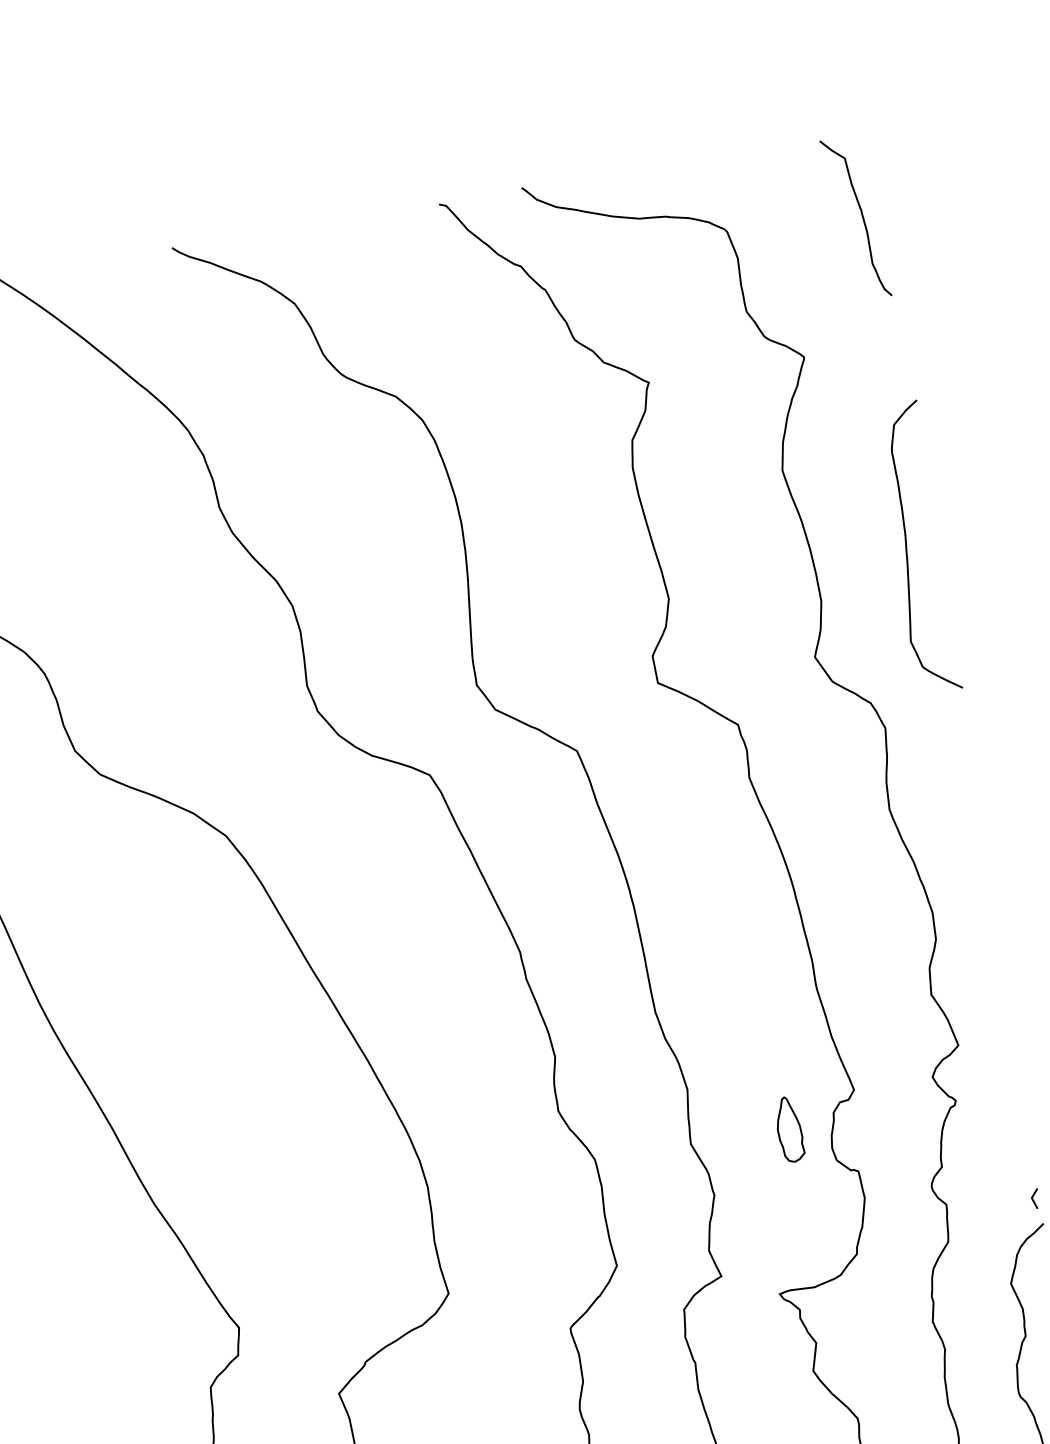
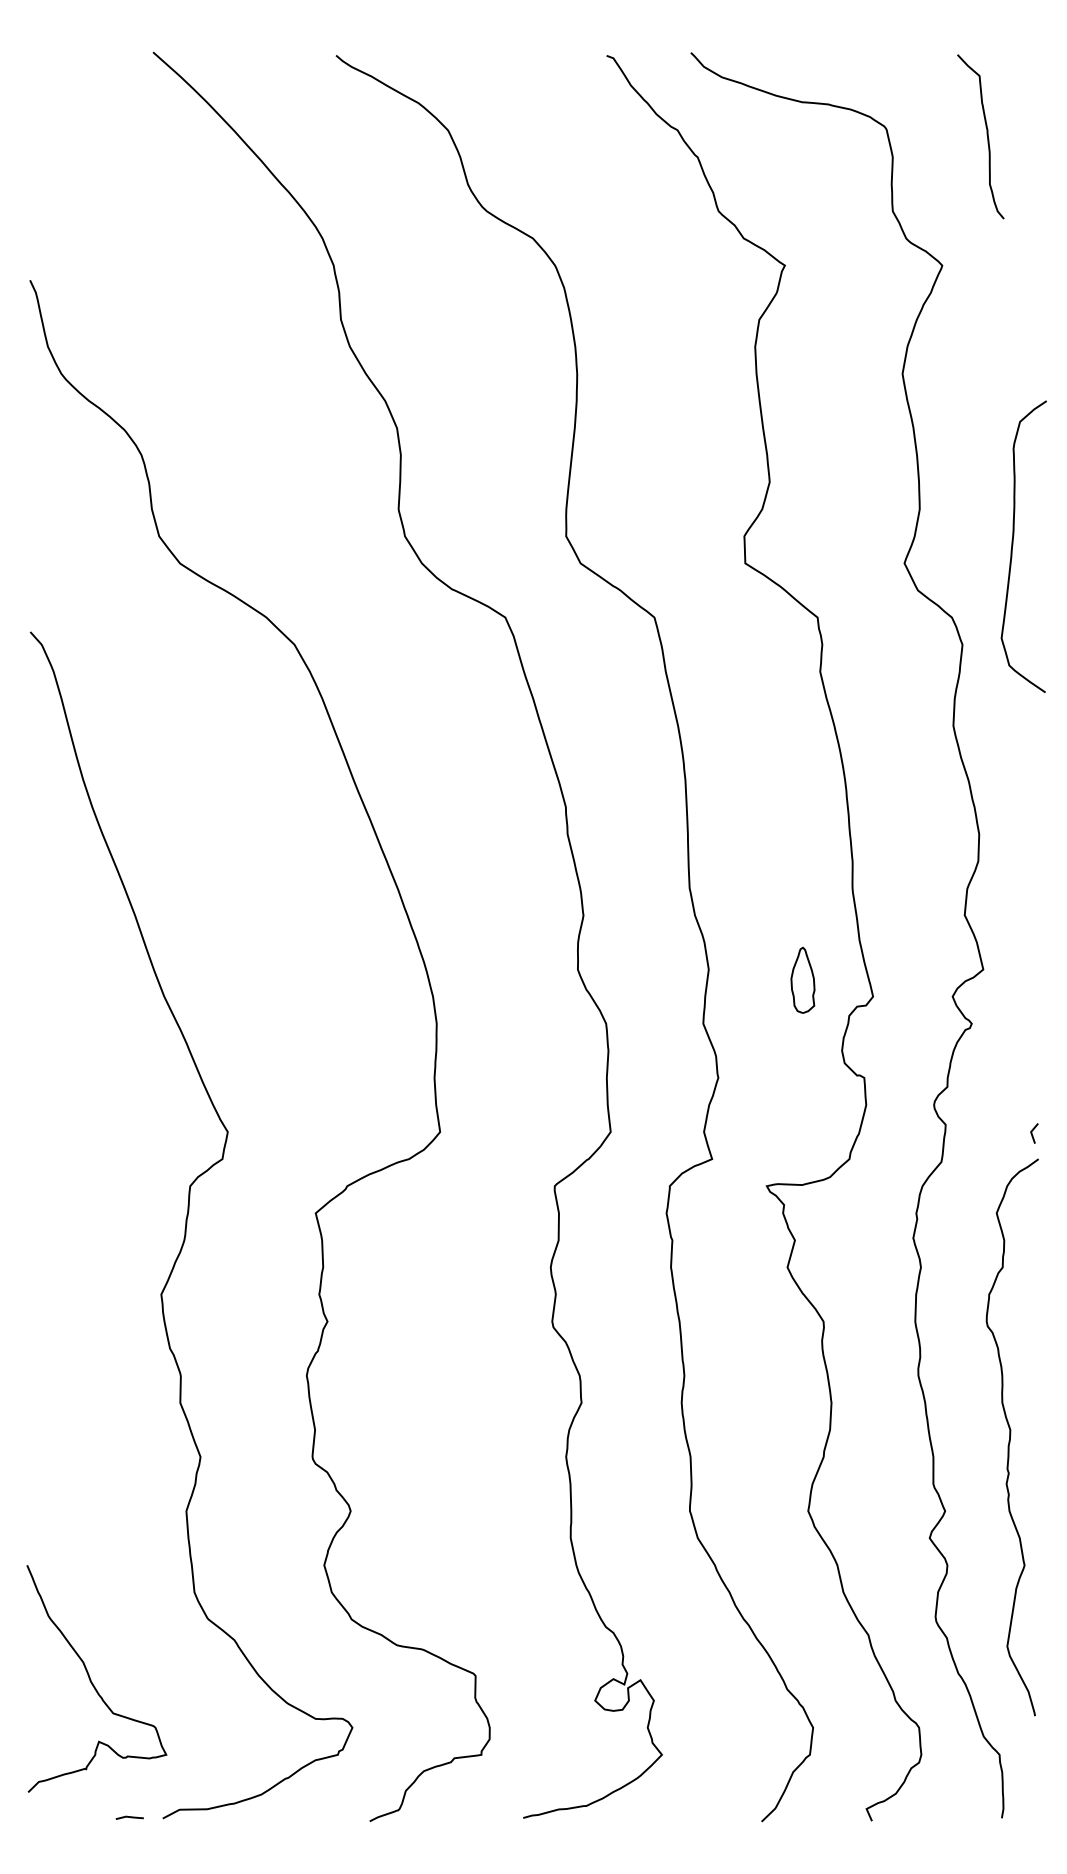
curve: (861, 216) -> (986, 135), moved
curve: (907, 547) -> (1013, 545), moved
part: (788, 1128) -> (802, 979), moved

